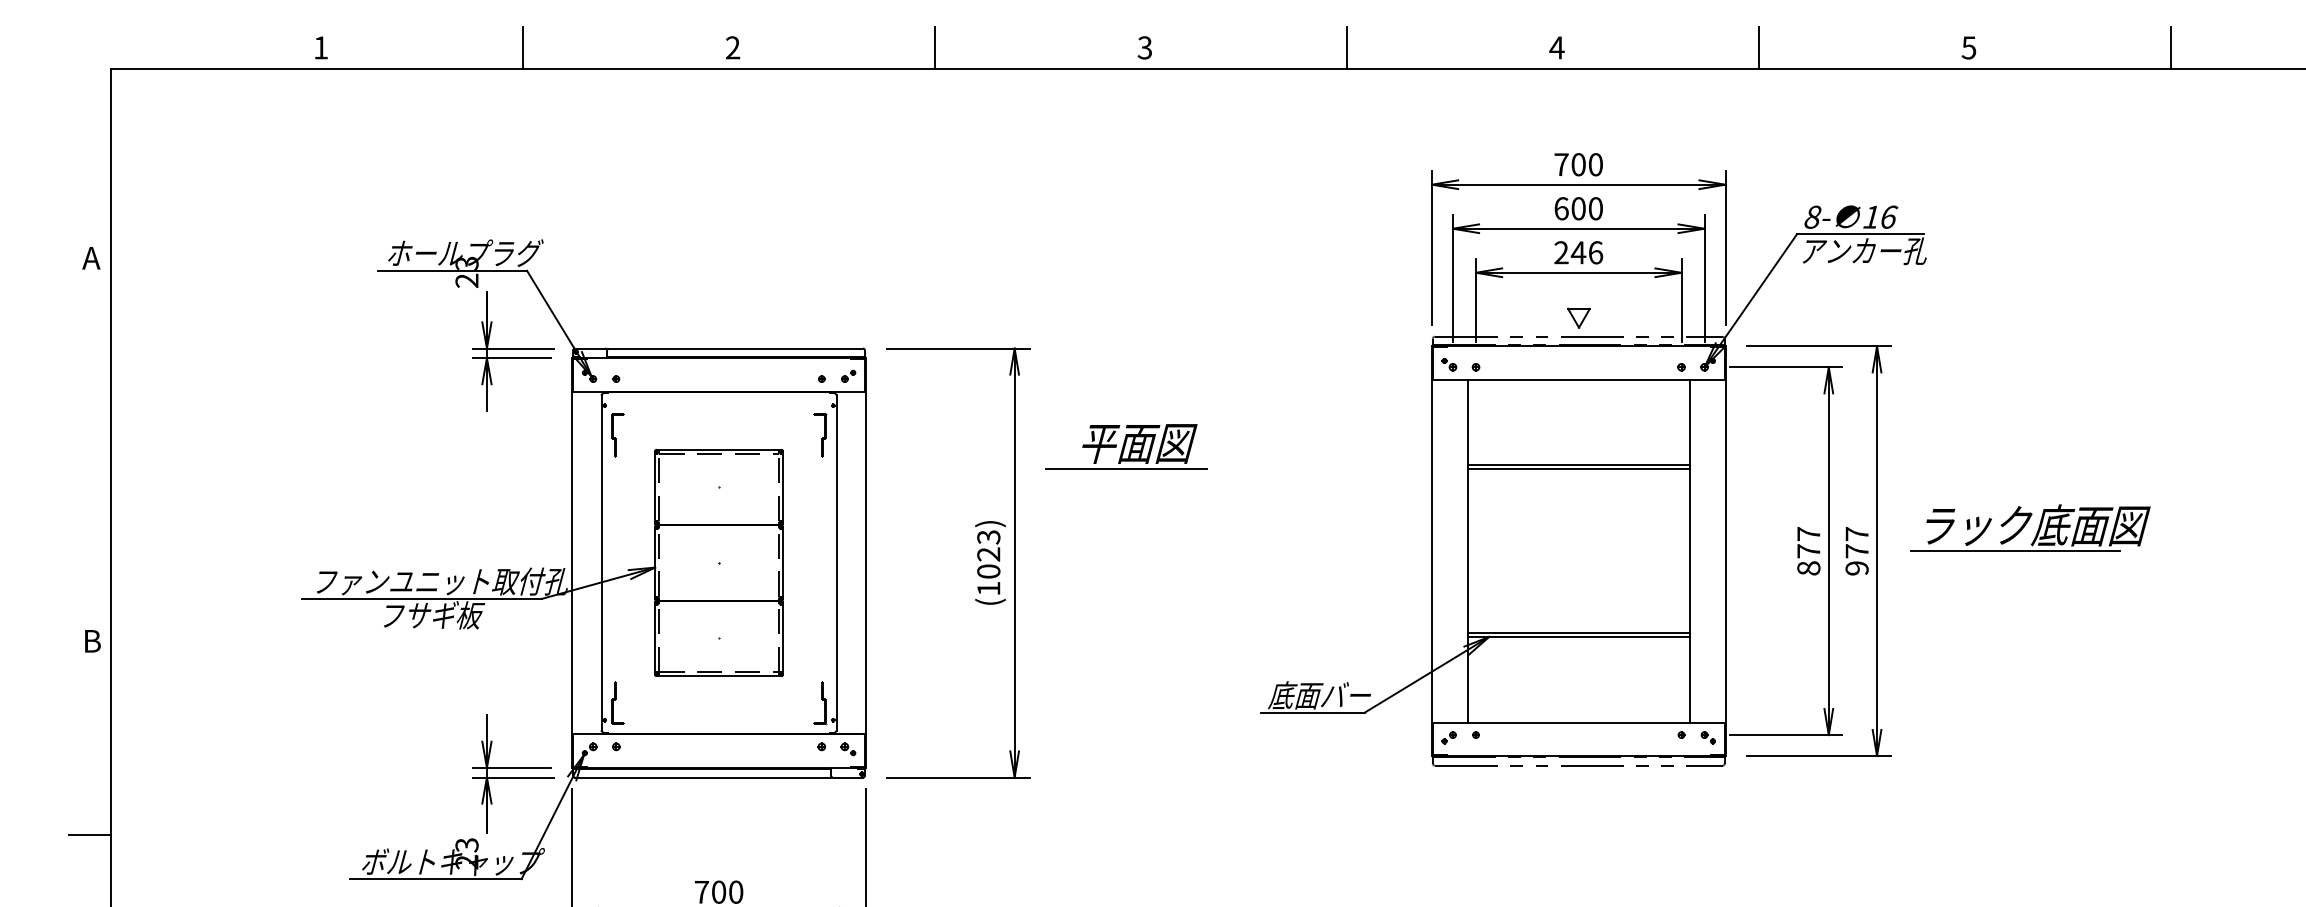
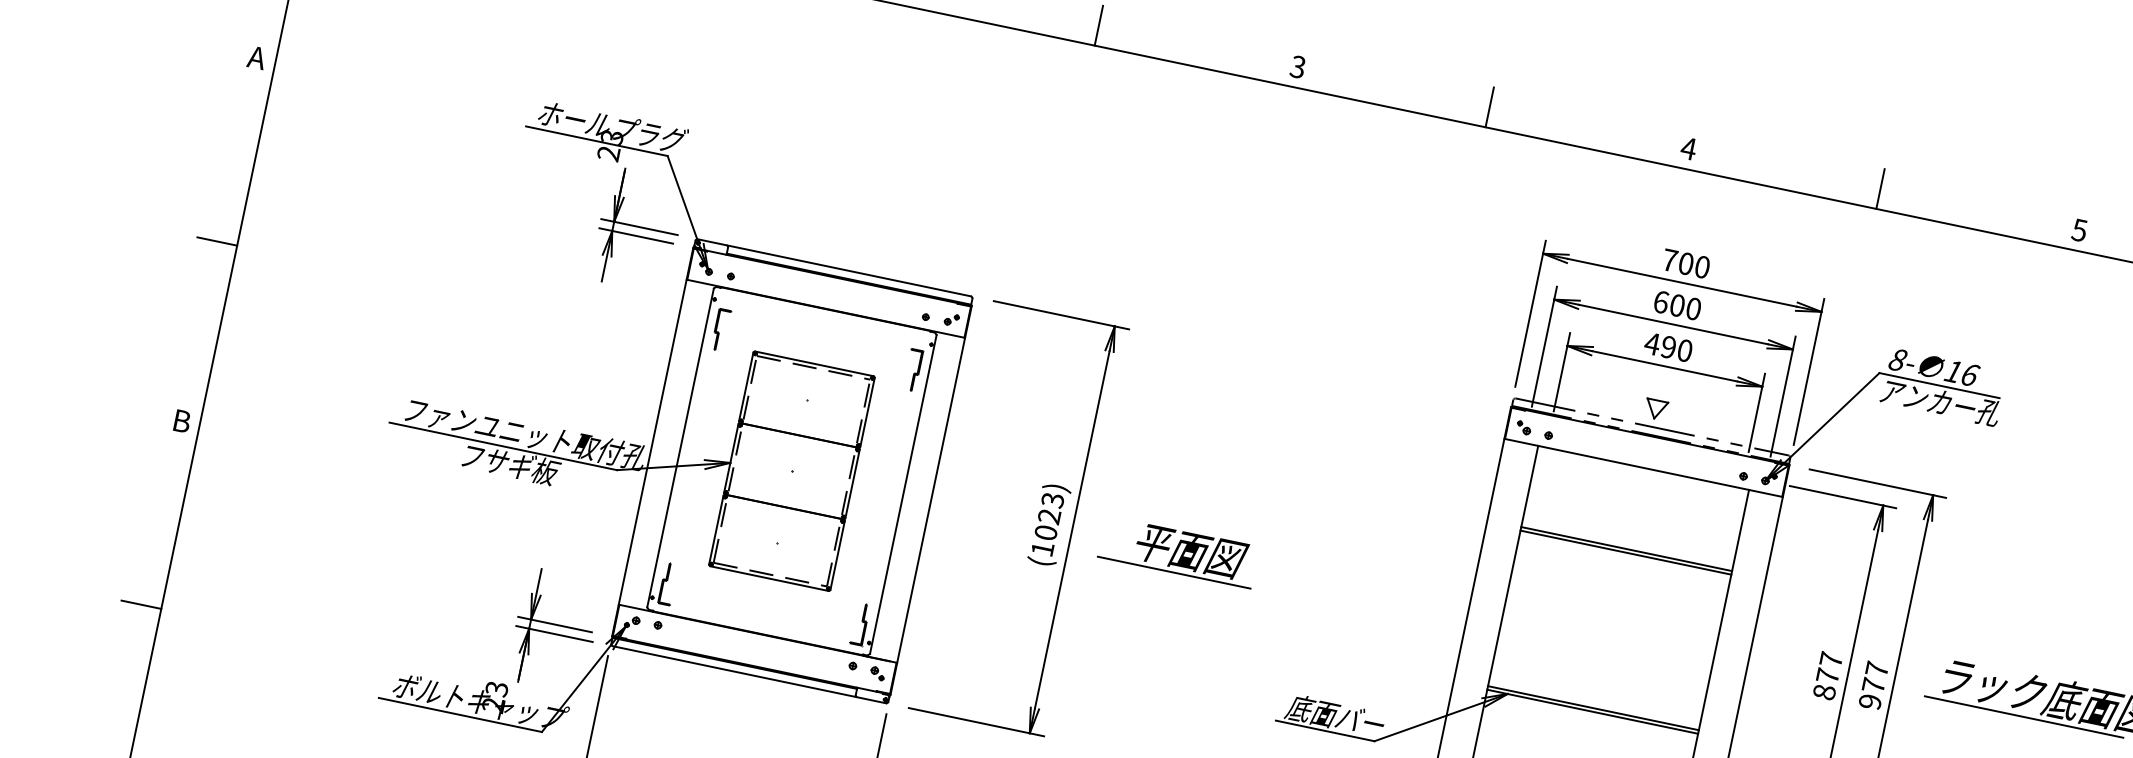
text: (1578, 252) -> (1668, 347), 246 -> 490
part: (1126, 446) -> (1178, 551), moved
line: (90, 452) -> (217, 241), added

